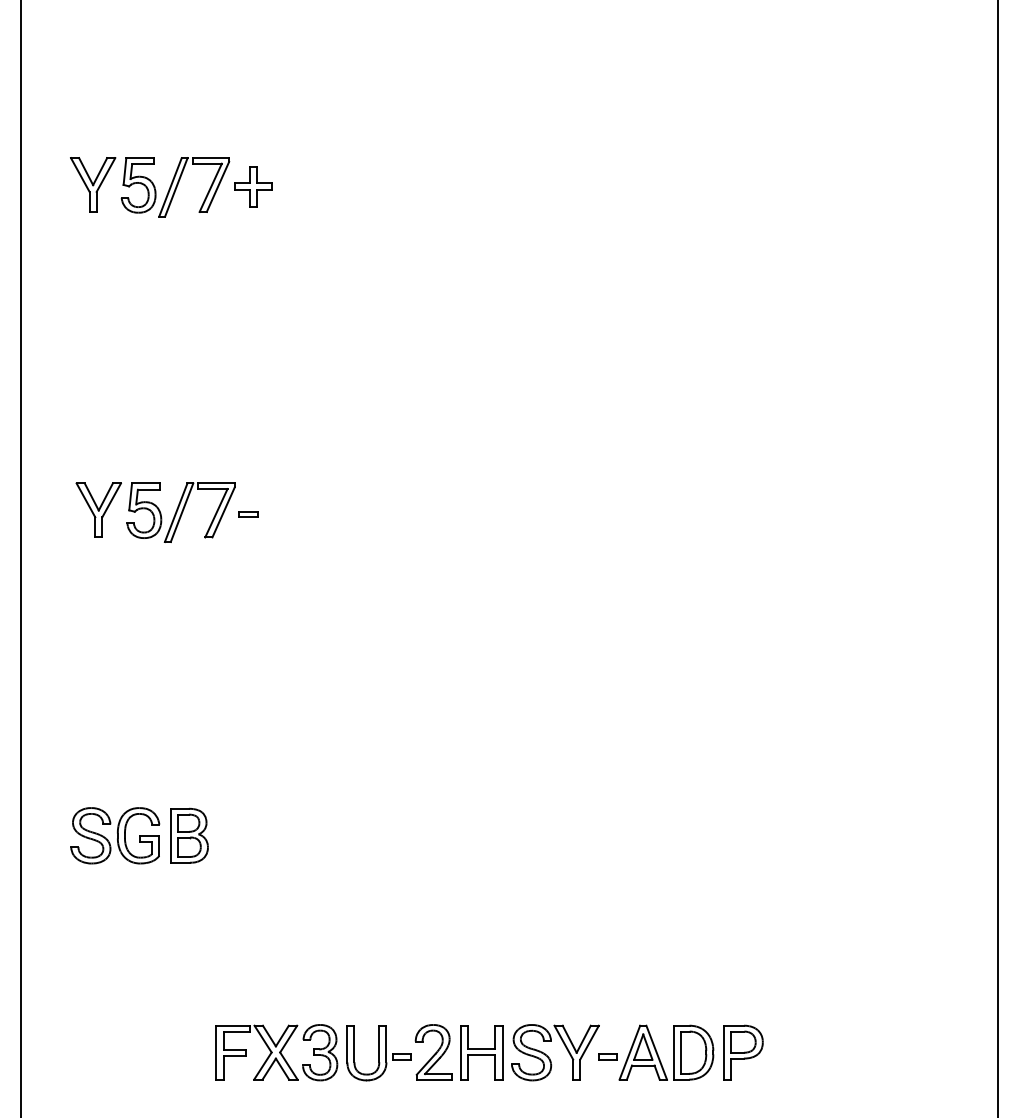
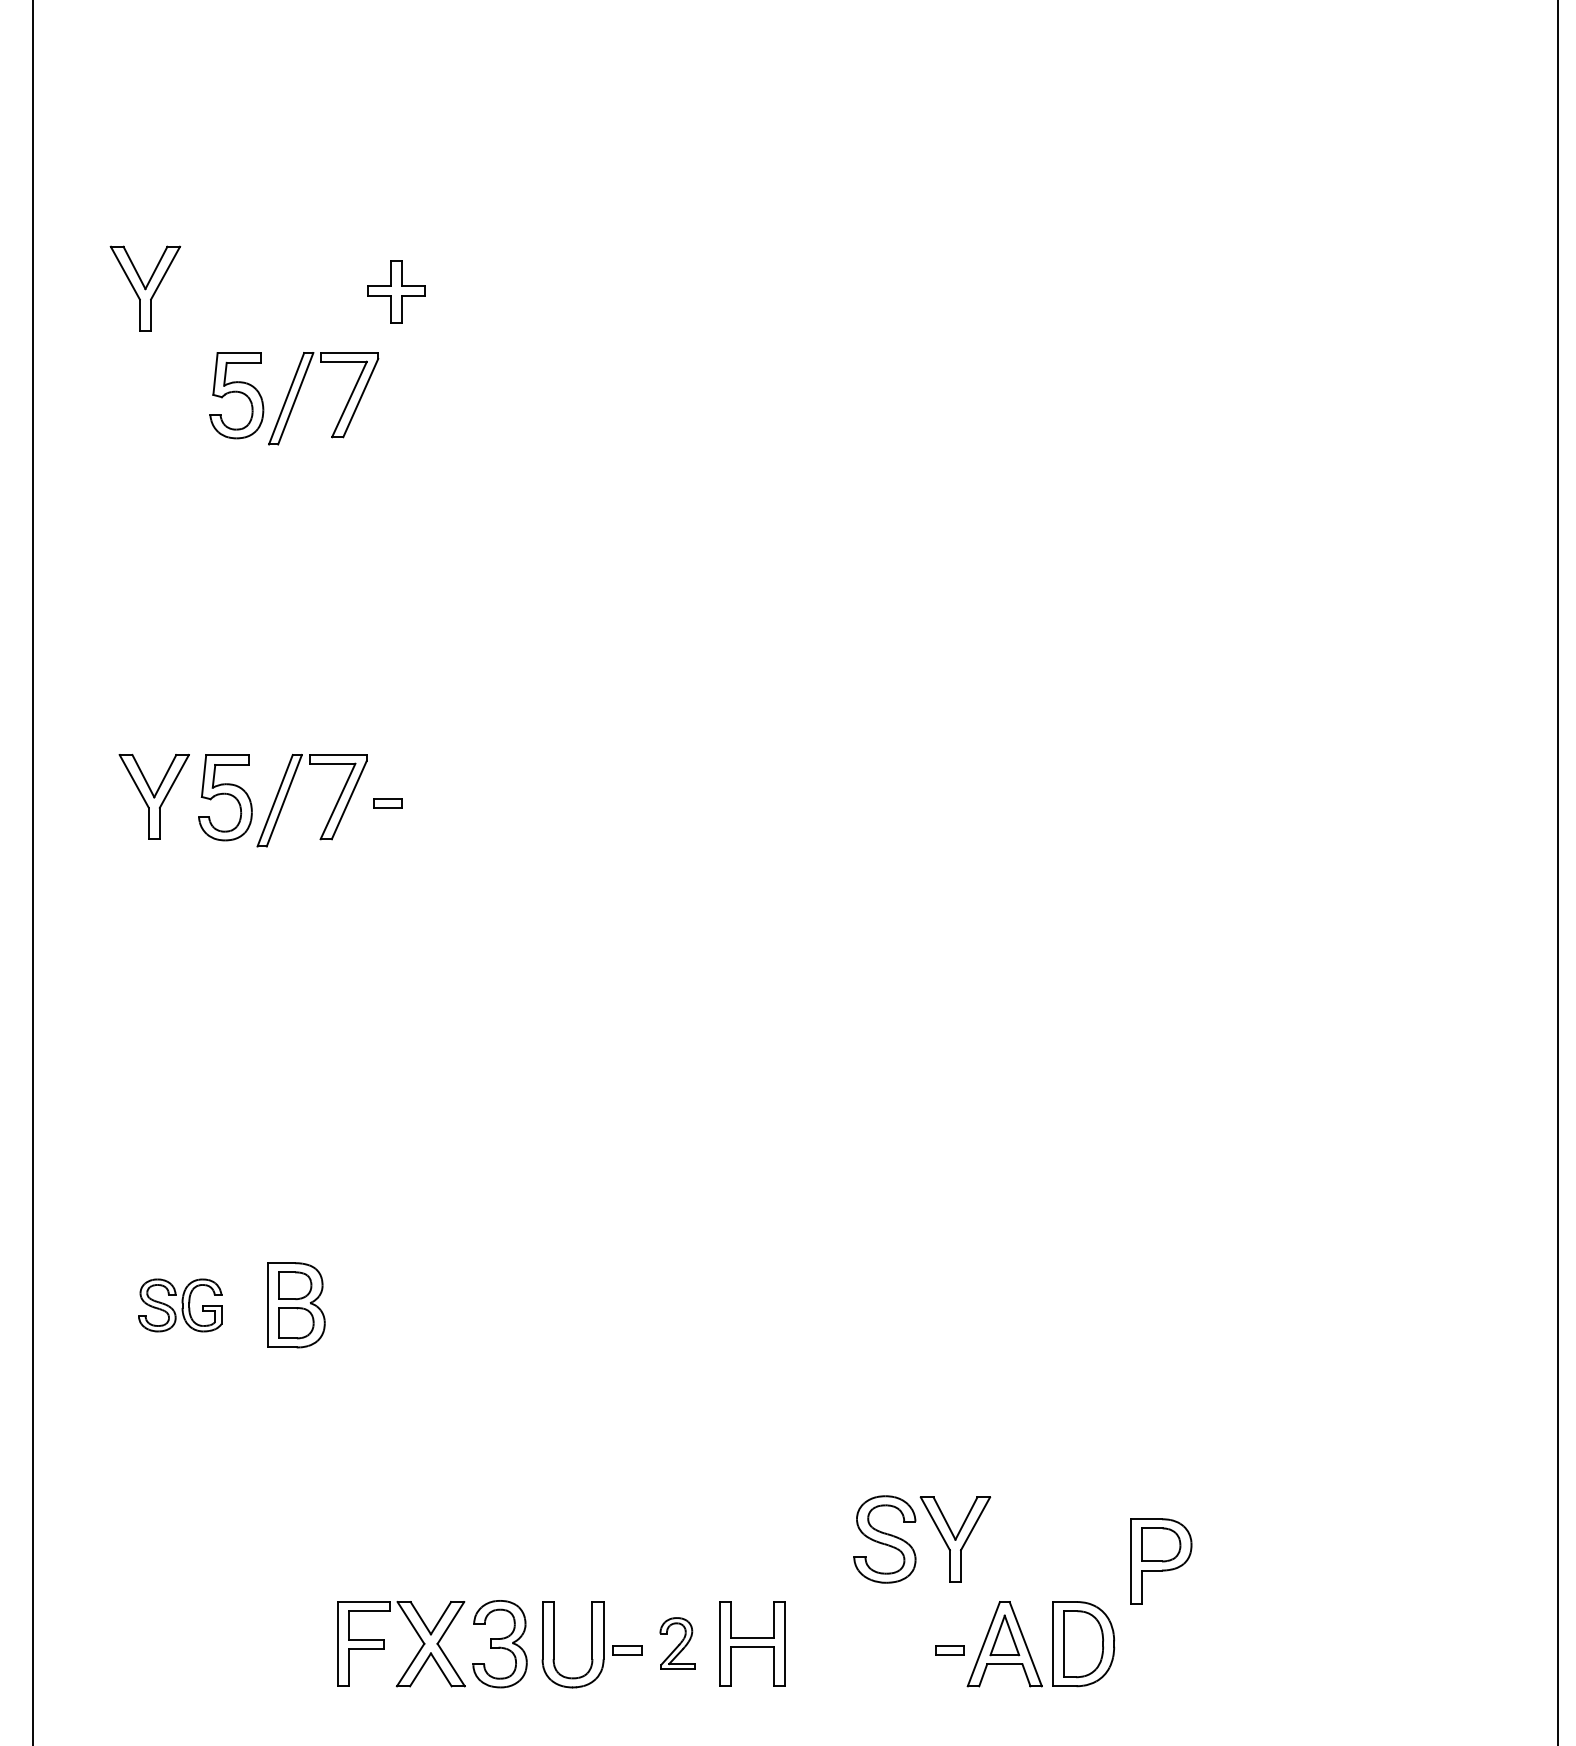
part: (175, 187) -> (294, 398), moved
part: (115, 835) -> (180, 1304), size x0.6
part: (433, 1052) -> (677, 1643), size x0.6
part: (743, 1052) -> (1161, 1561), moved
part: (549, 1057) -> (912, 1547), moved

